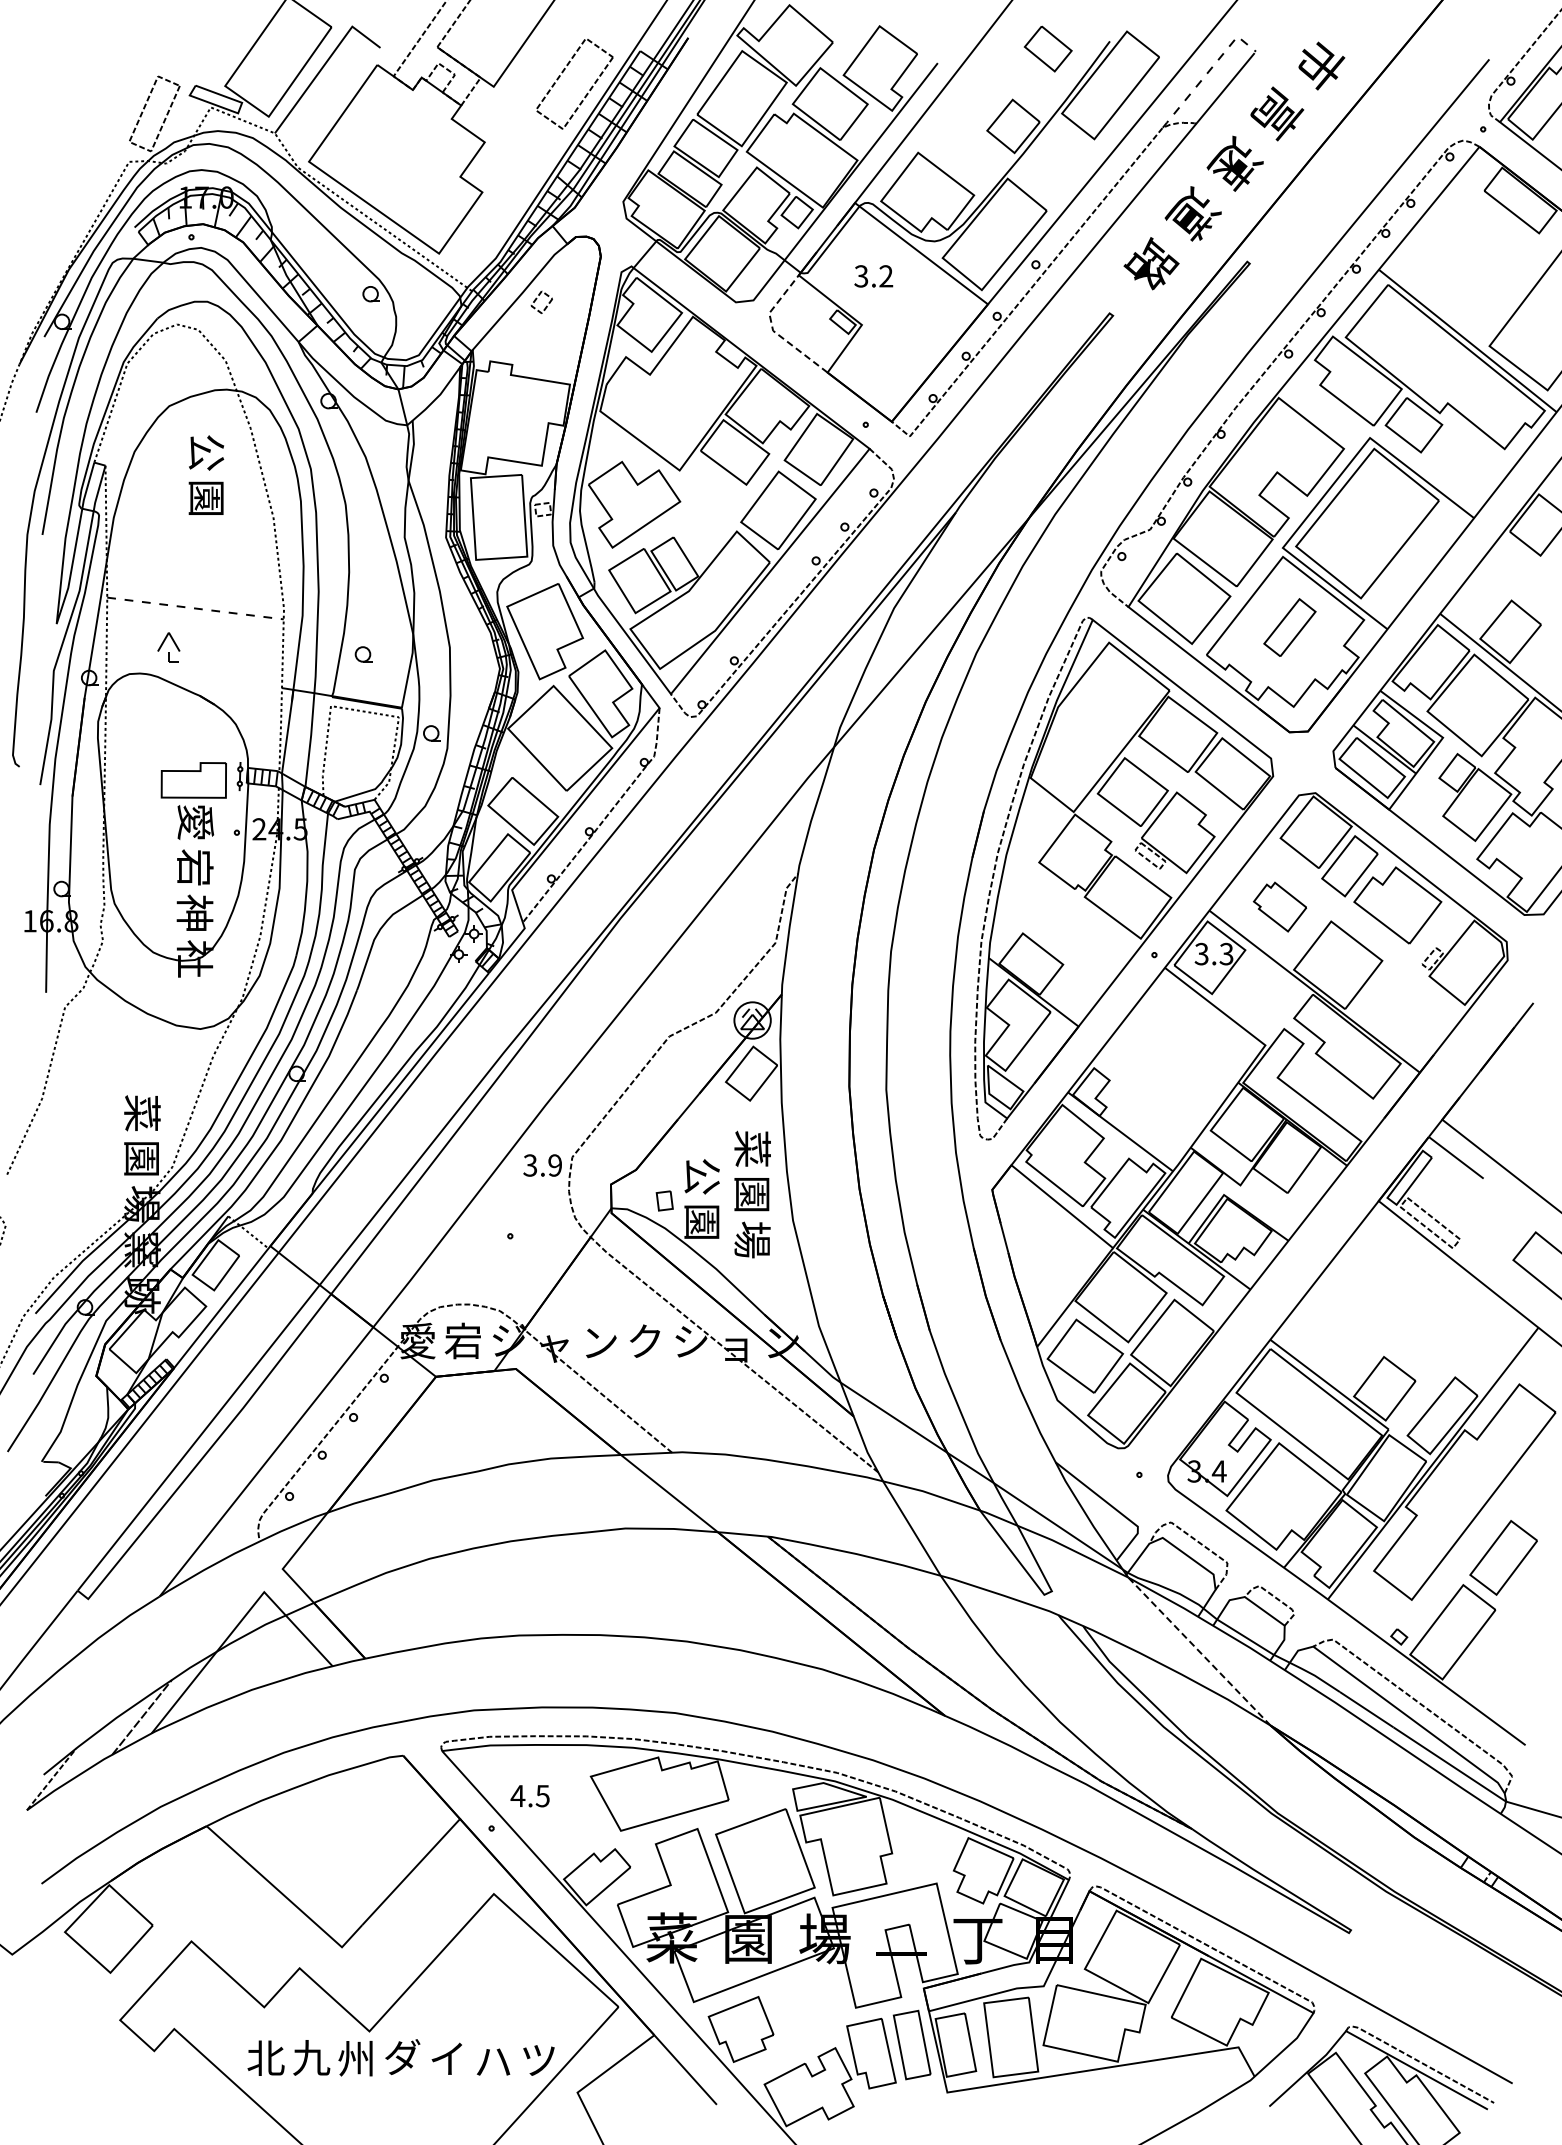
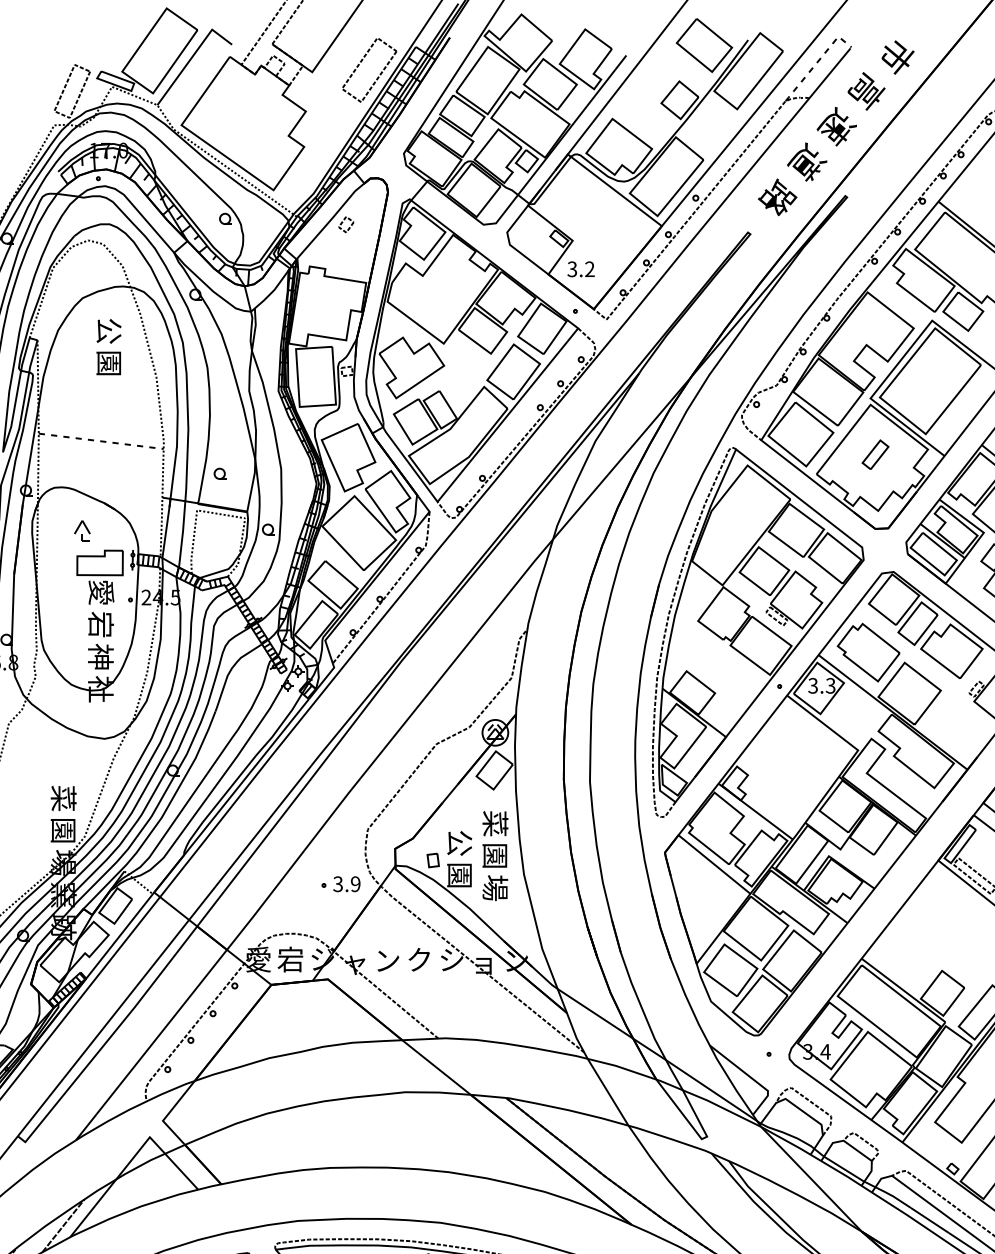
part: (1048, 48) -> (704, 45), size x1.67
text: (873, 276) -> (580, 269), moved
line: (773, 330) -> (510, 244), dashed -> solid
part: (1289, 627) -> (875, 454), size x0.71
part: (168, 647) -> (82, 531), moved
part: (1279, 906) -> (868, 652), size x1.67
text: (542, 1165) -> (346, 884), moved
line: (1199, 1651) -> (811, 1179), dashed -> solid

